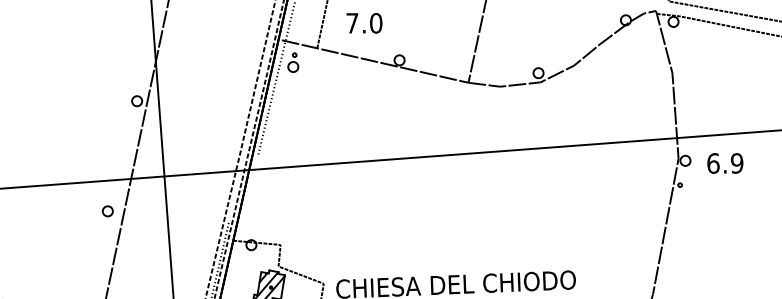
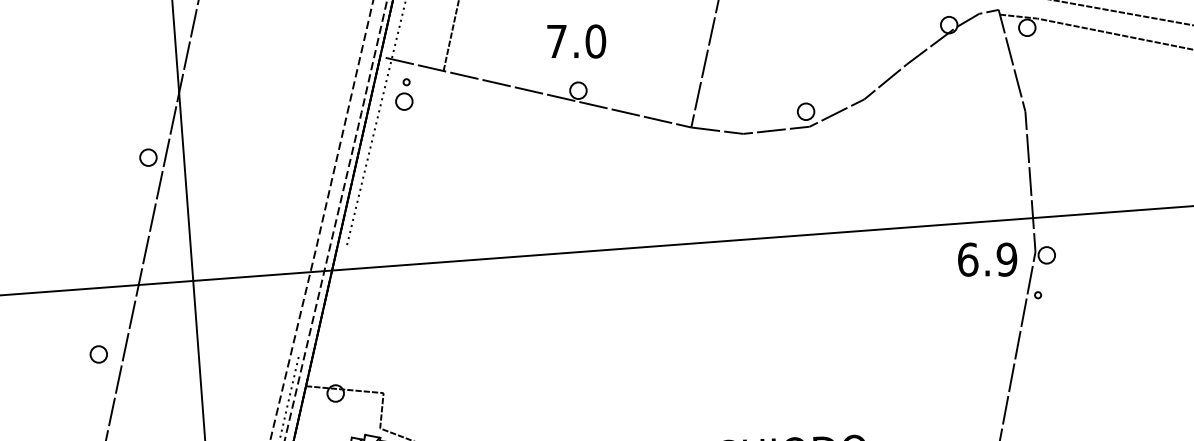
text: (364, 23) -> (576, 41), moved
text: (725, 163) -> (987, 259), moved
part: (107, 211) -> (98, 354), moved

